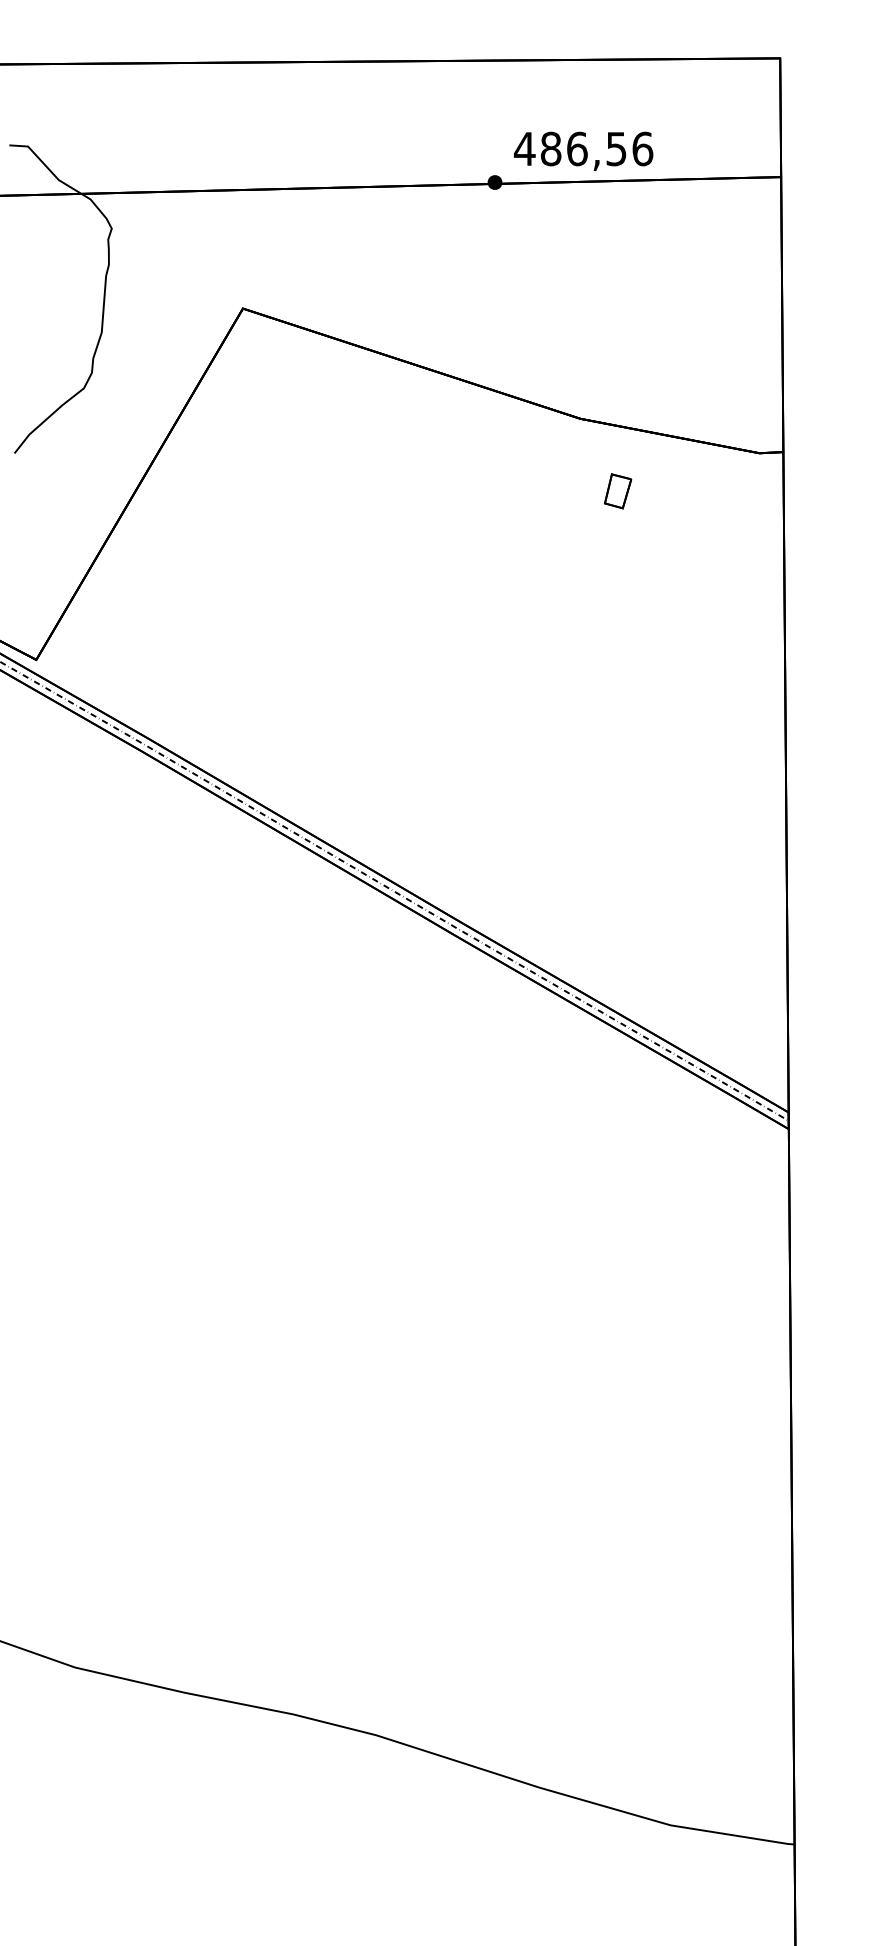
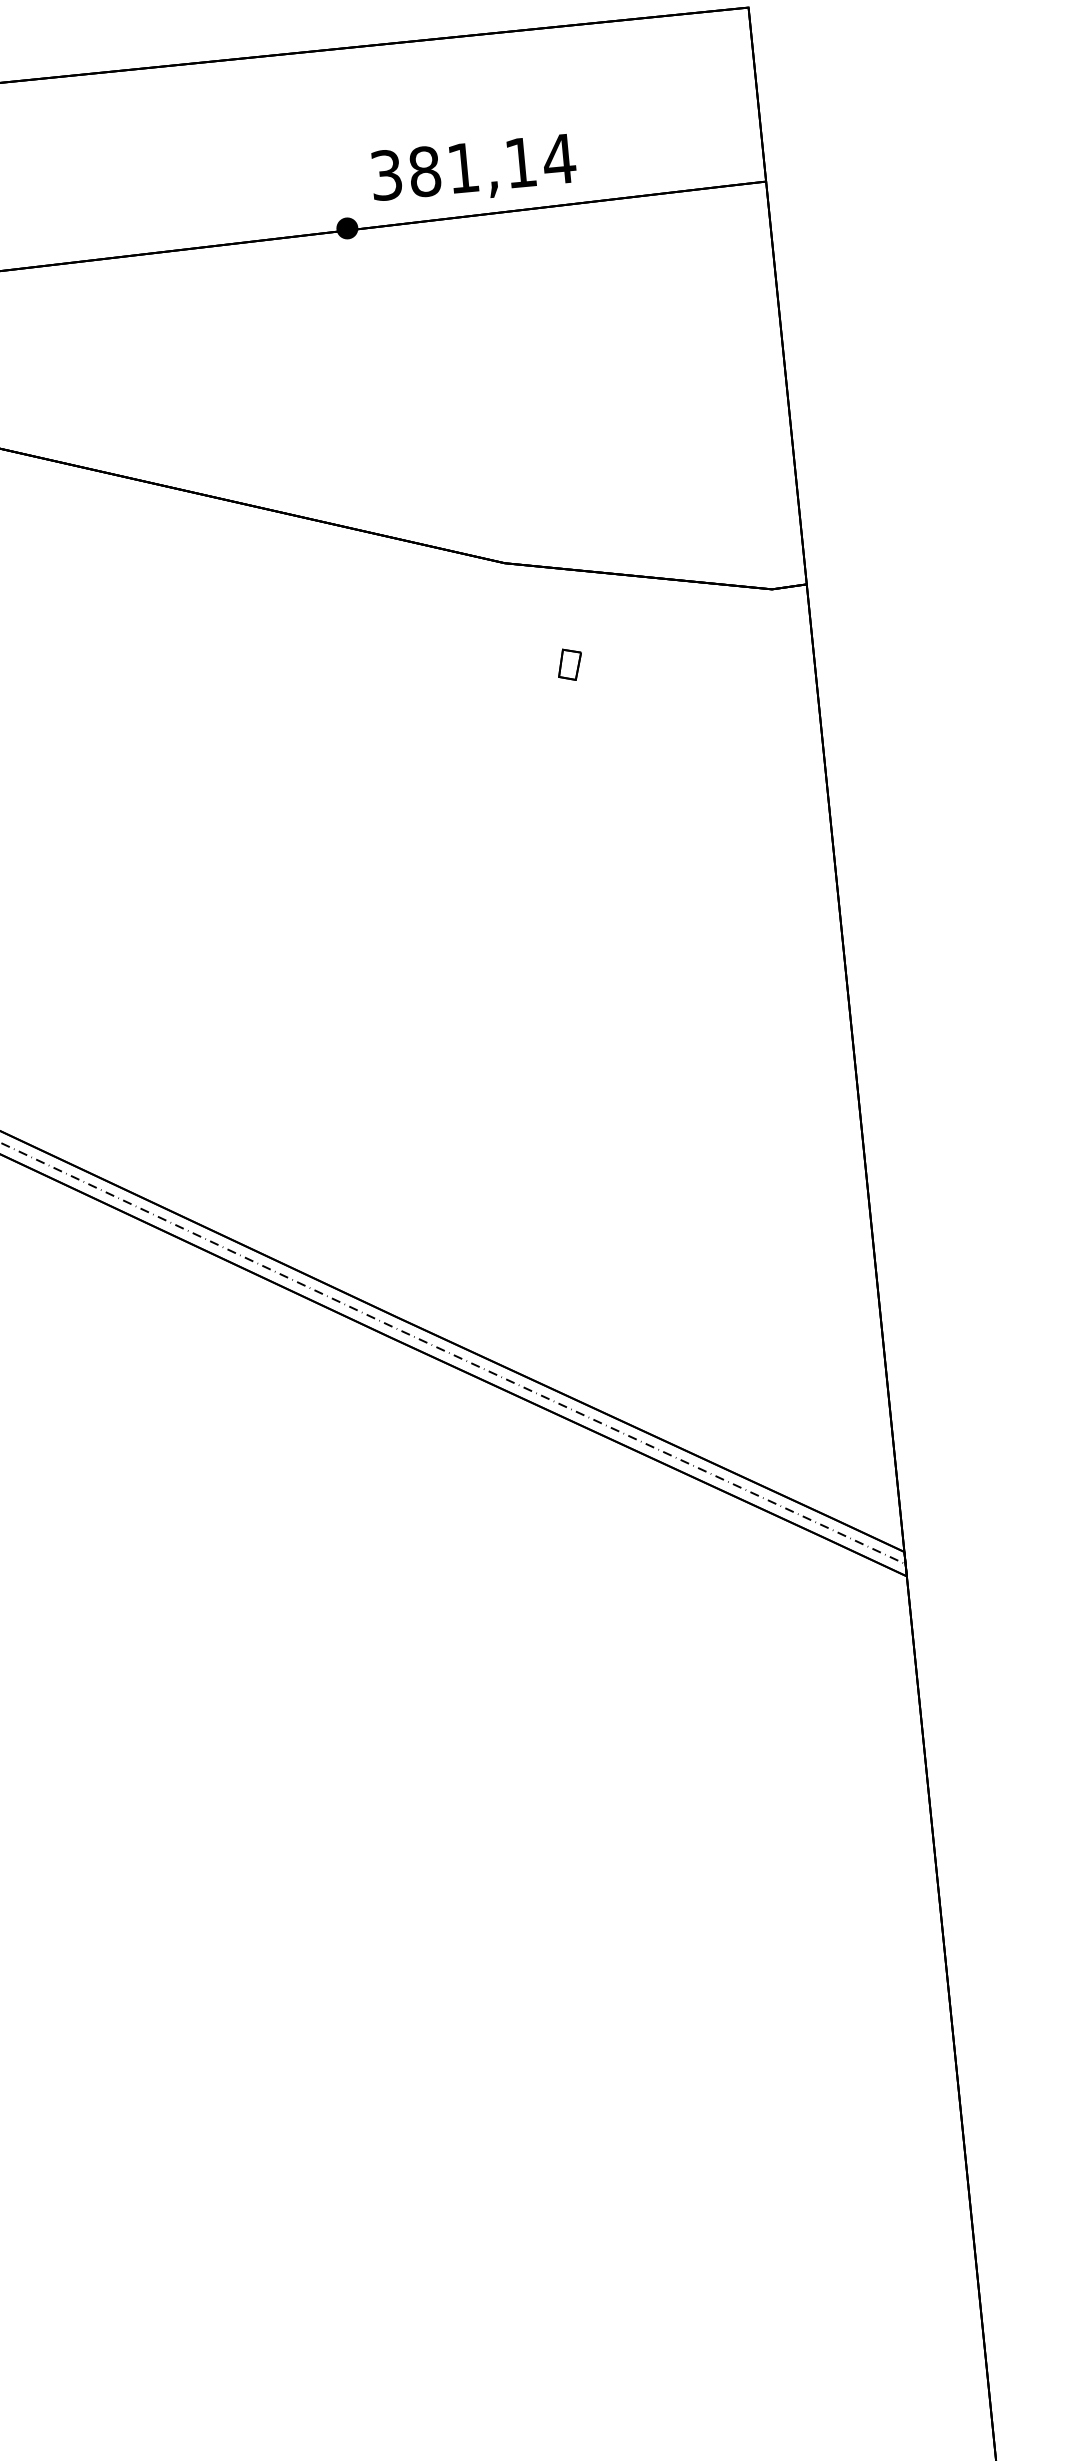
text: (583, 148) -> (472, 166), 486,56 -> 381,14
part: (618, 491) -> (570, 664), size x0.62

